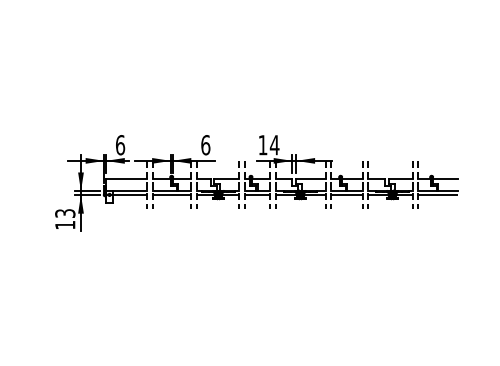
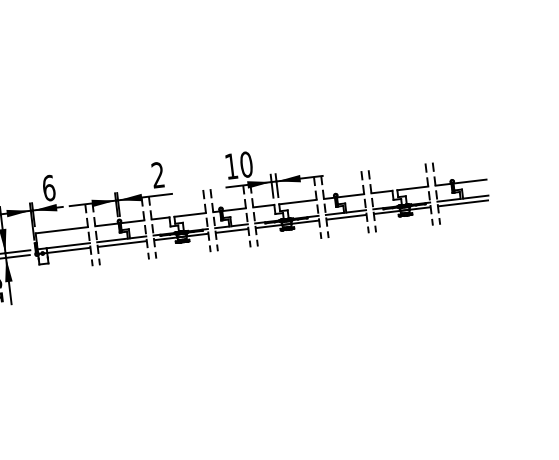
text: (205, 145) -> (157, 175), 6 -> 2
text: (274, 145) -> (246, 165), 14 -> 10

